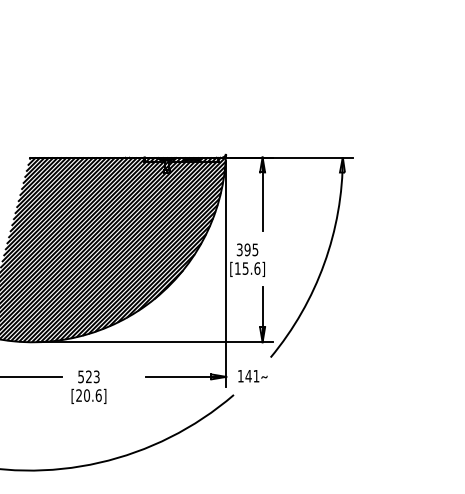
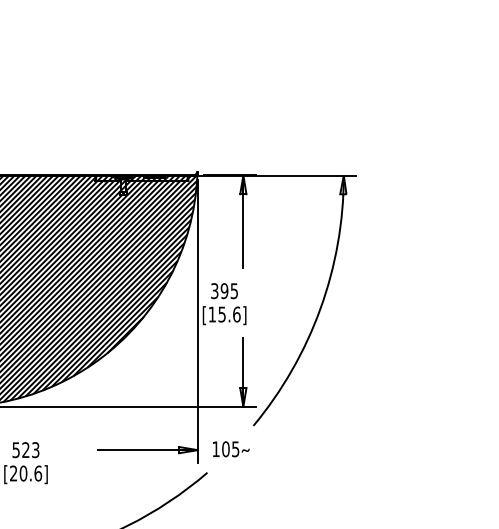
text: (252, 375) -> (230, 448), 141 -> 105

